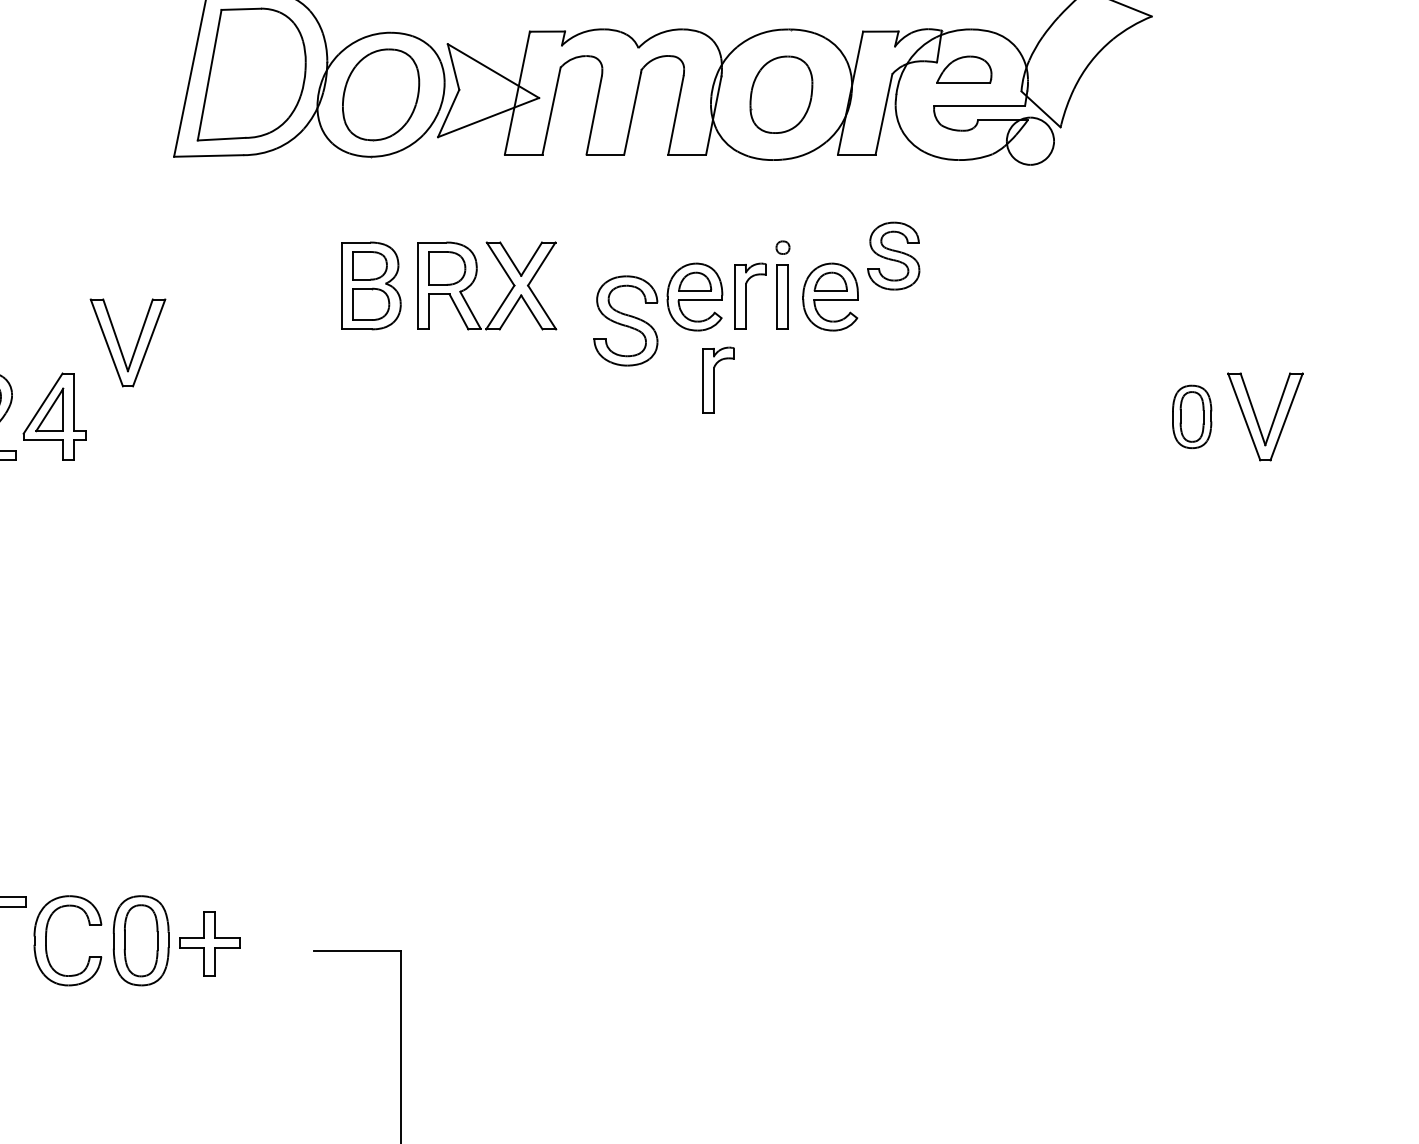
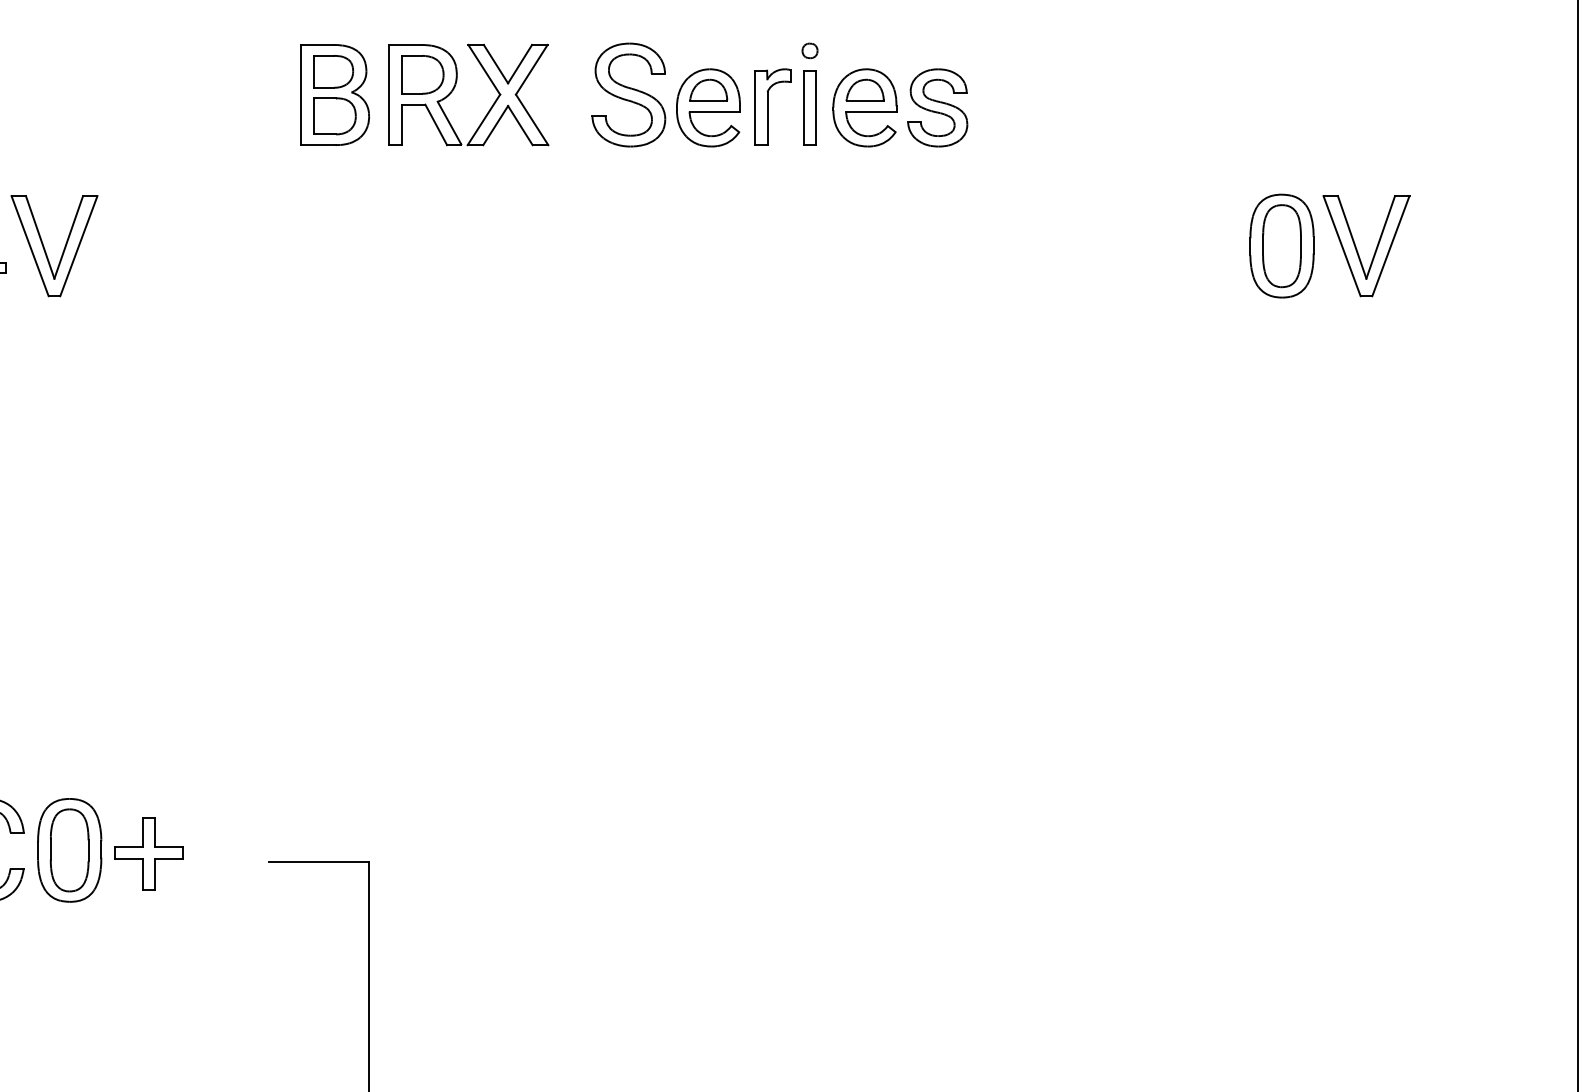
part: (893, 255) -> (937, 107), moved
part: (625, 320) -> (628, 94), moved
part: (120, 345) -> (45, 249), moved
part: (718, 379) -> (735, 202), removed
part: (1191, 416) -> (1281, 245), size x1.43

